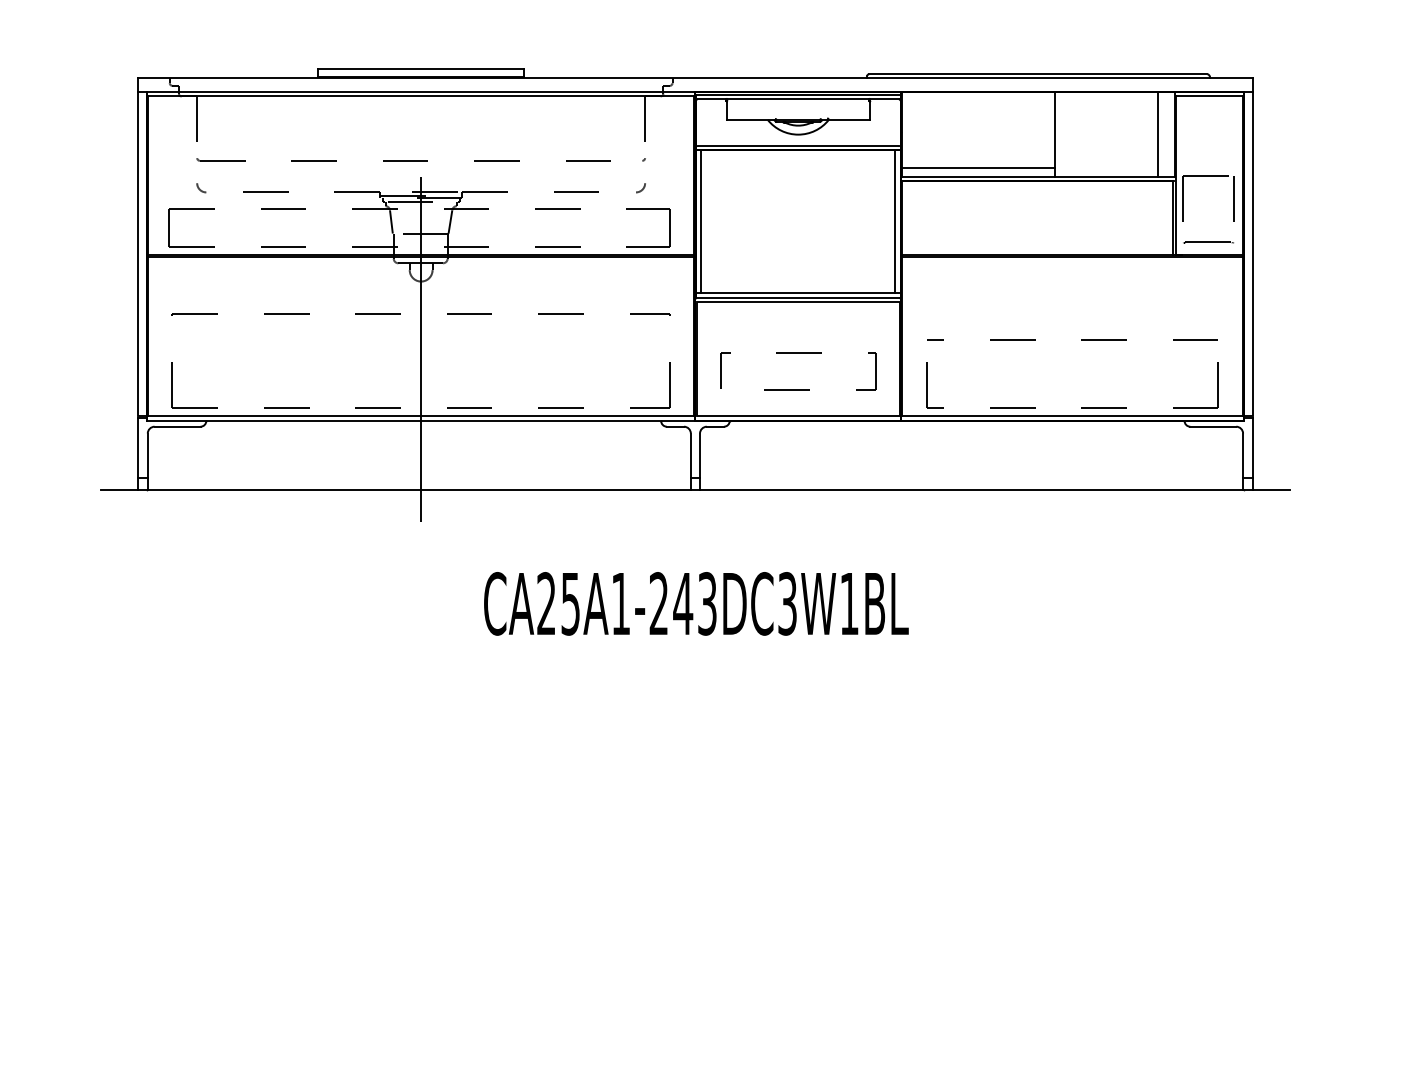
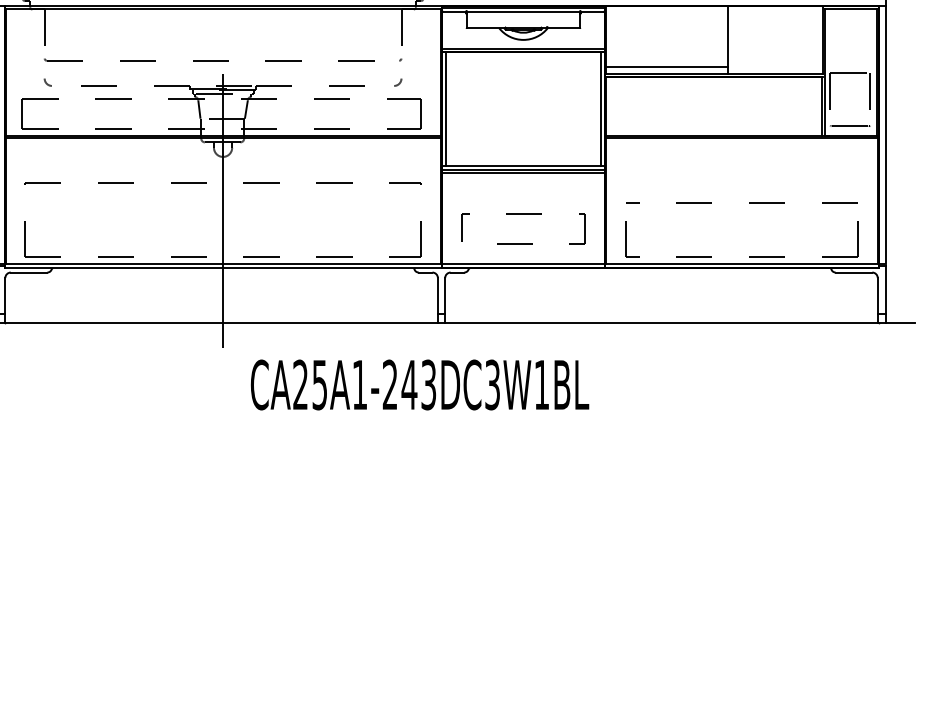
line: (1158, 134) -> (810, 39), removed
text: (696, 603) -> (420, 384), moved

